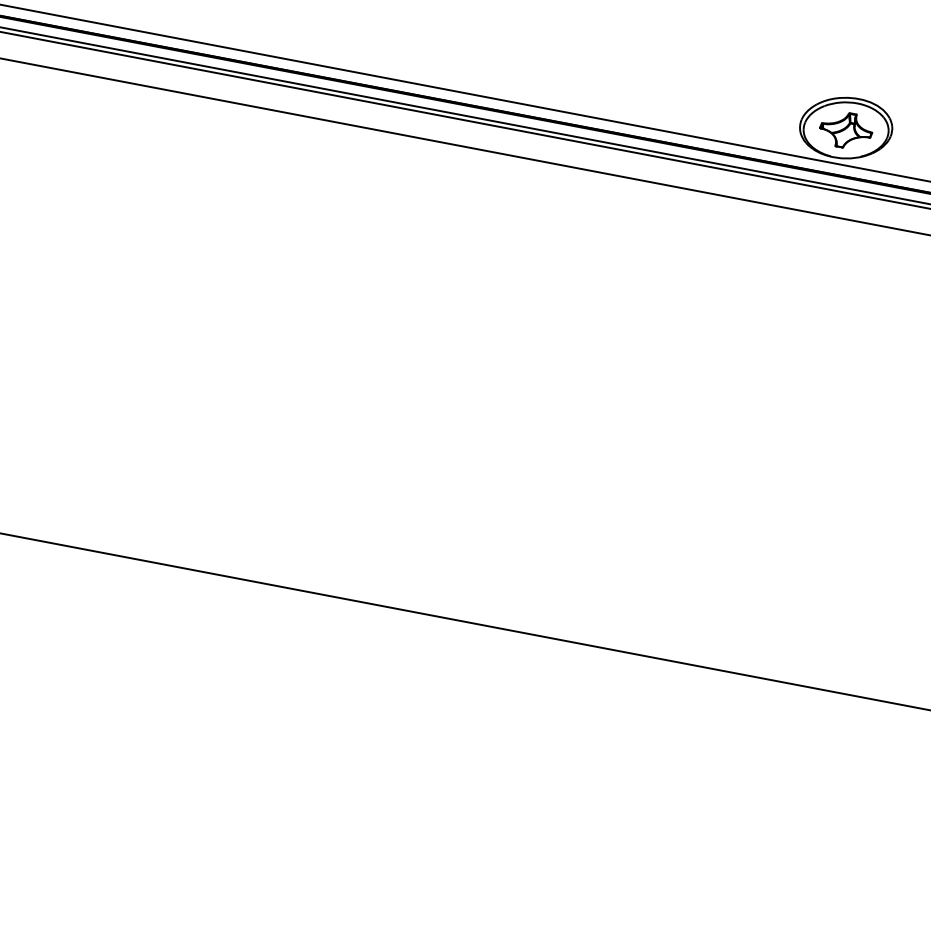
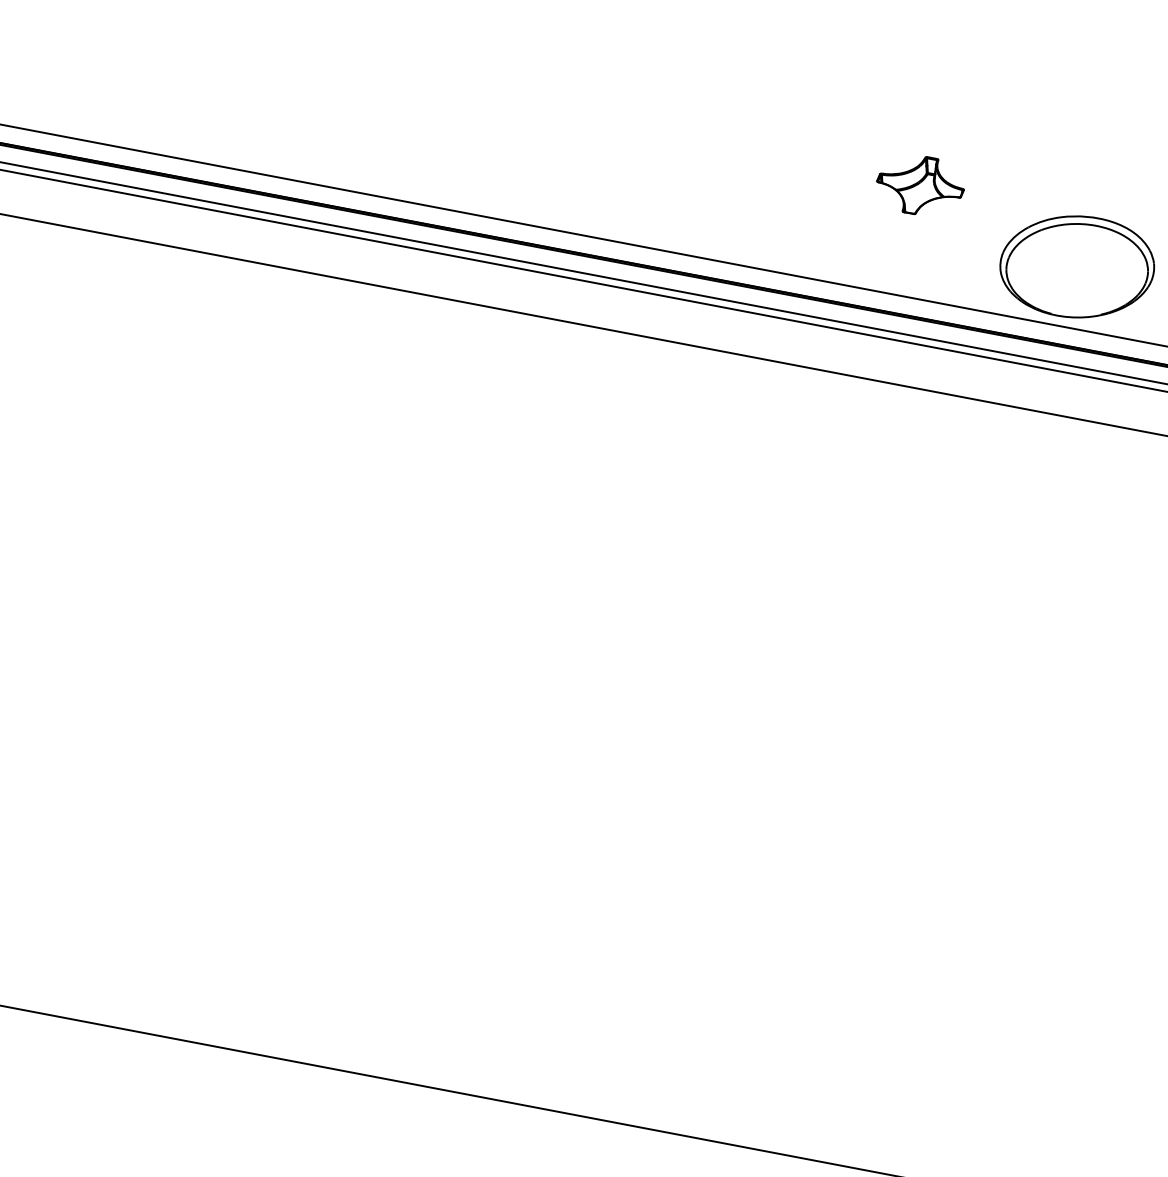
part: (846, 130) -> (921, 185), moved

